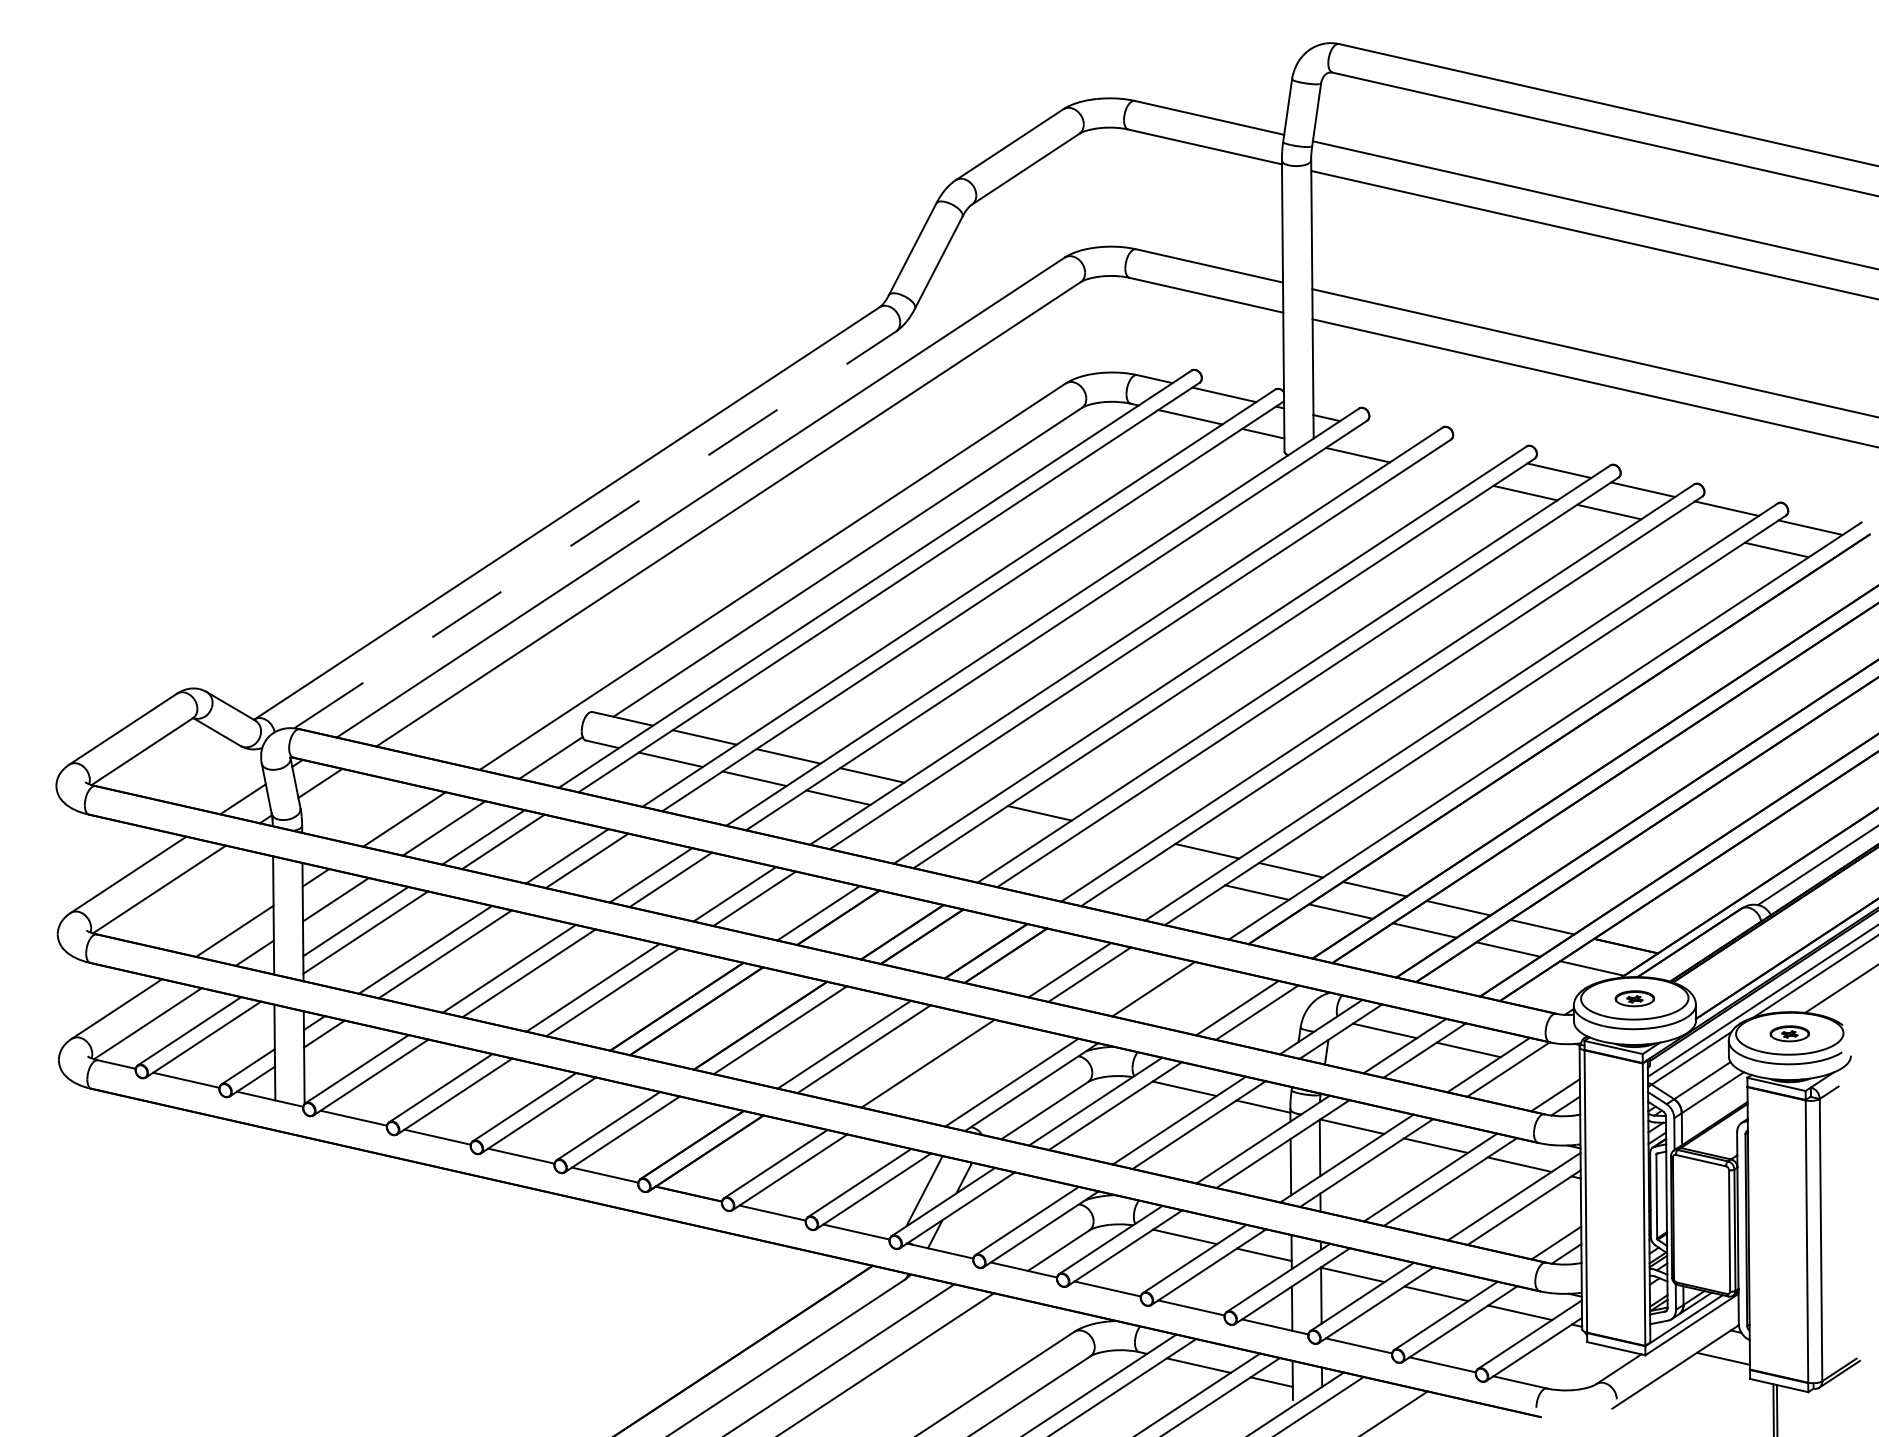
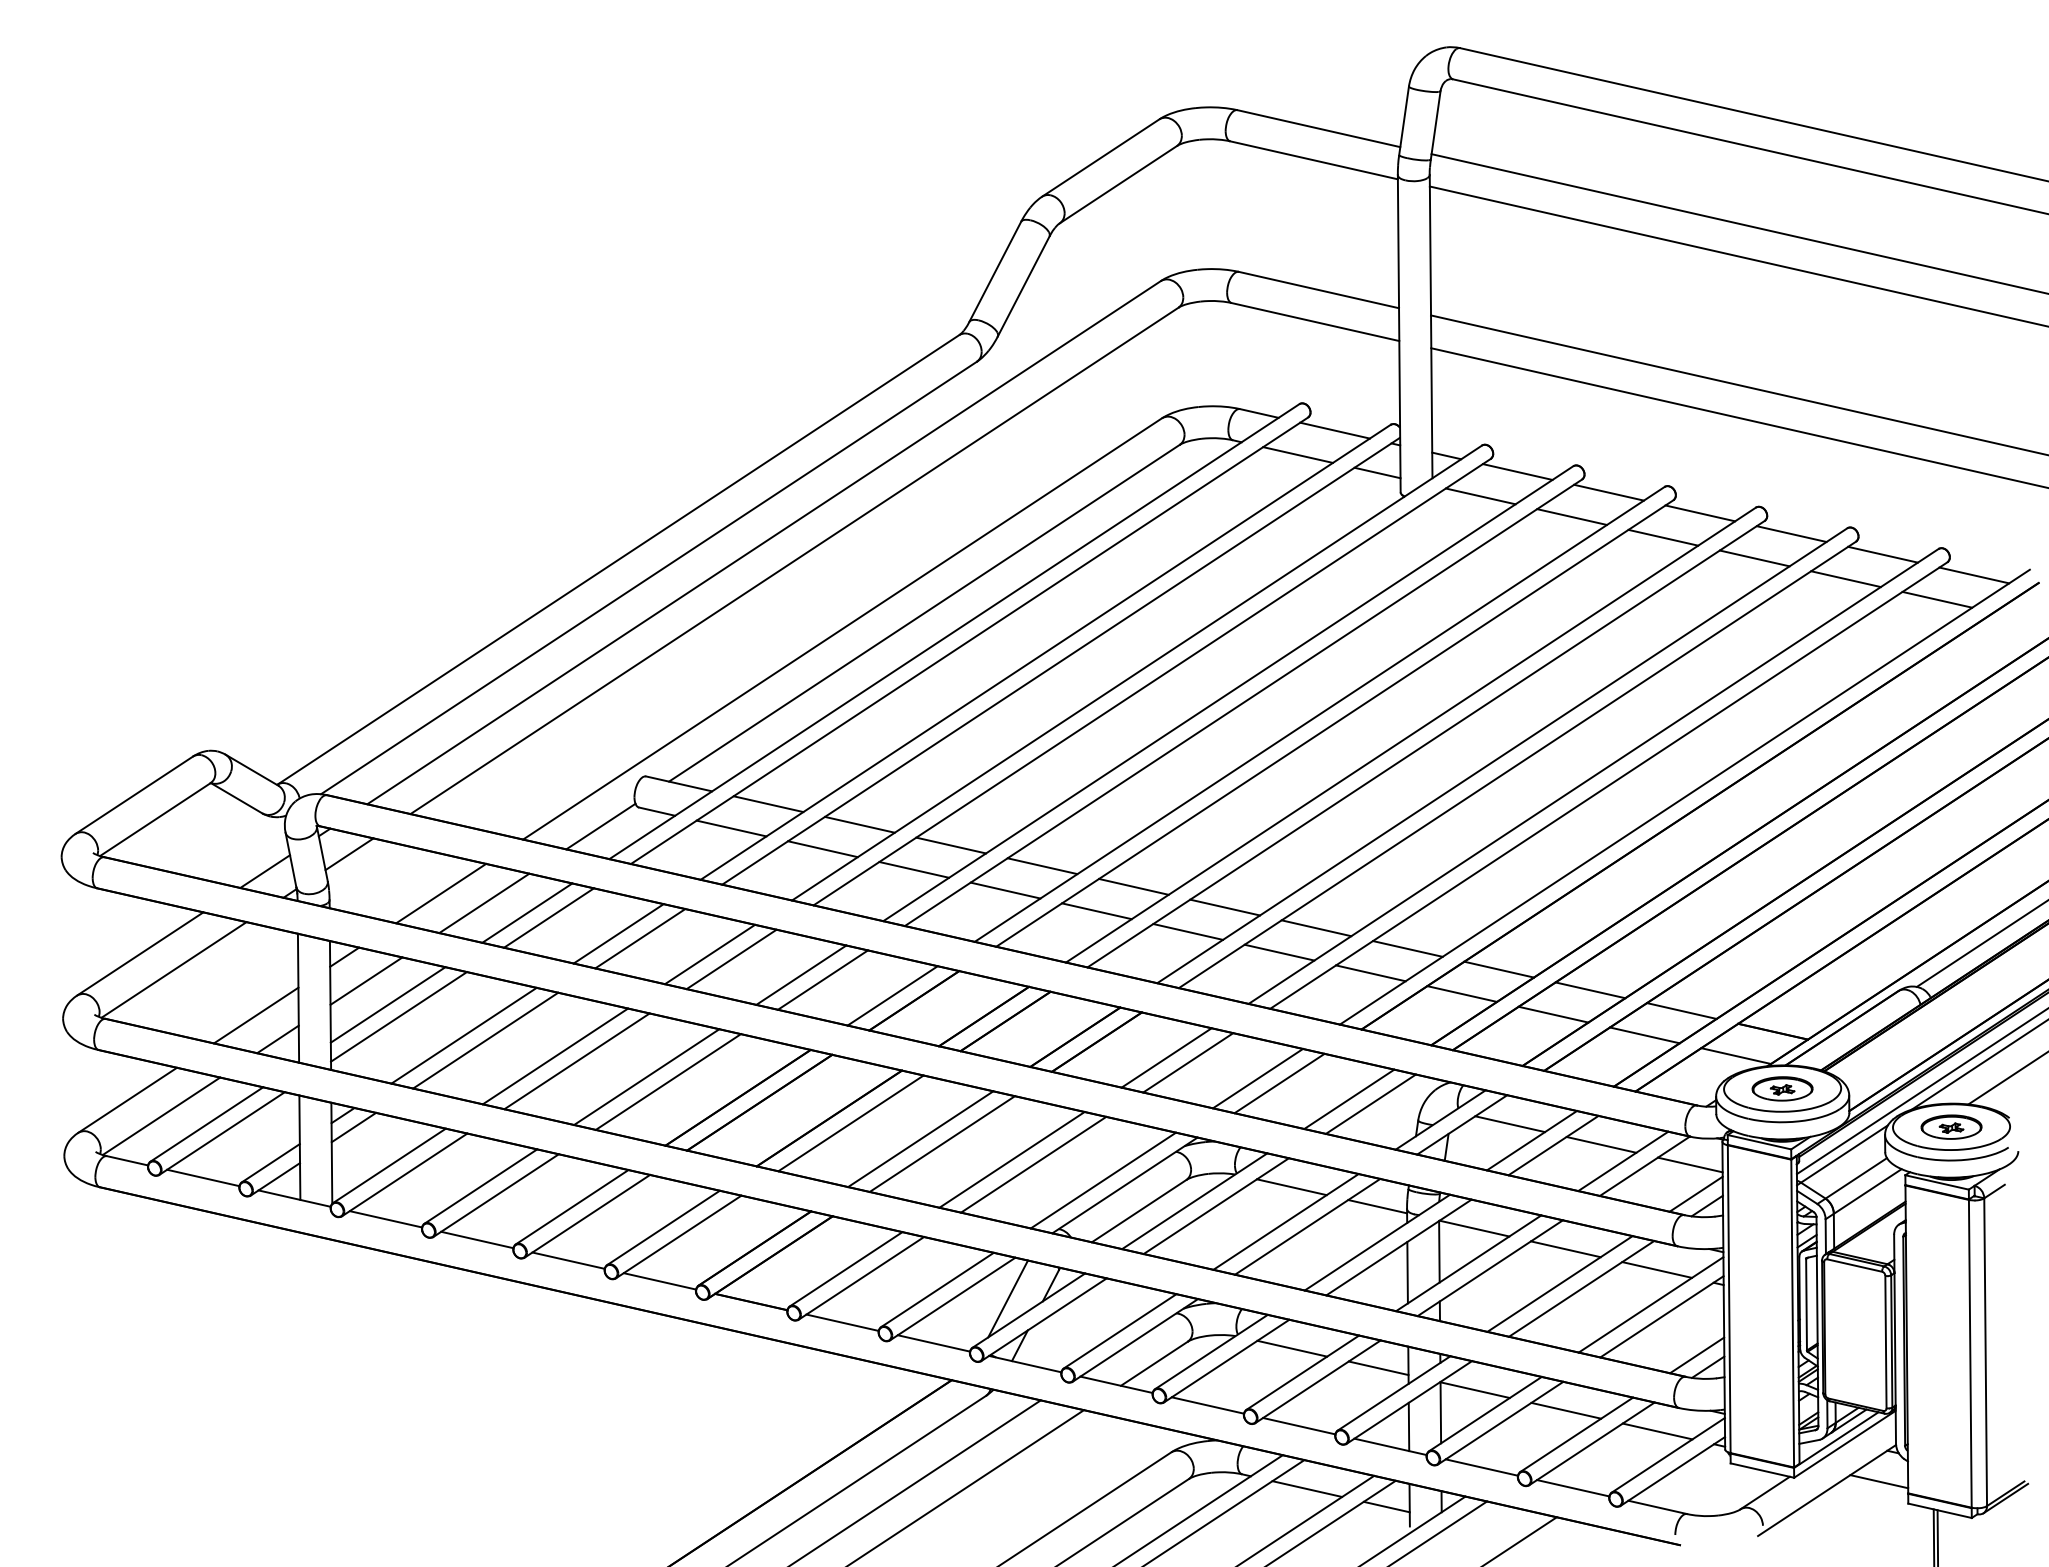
line: (1391, 432) -> (1517, 471), added
line: (1475, 451) -> (1608, 492), added
line: (1441, 473) -> (1571, 516), added
line: (595, 529) -> (649, 577), dashed -> solid
line: (1692, 530) -> (1845, 578), added
line: (956, 794) -> (1043, 866), added
line: (922, 816) -> (1005, 890), added
line: (1123, 832) -> (1225, 907), added
line: (1005, 835) -> (1096, 911), added
line: (1089, 854) -> (1188, 931), added
line: (1173, 873) -> (1279, 952), added
line: (1173, 993) -> (1279, 1083), added
part: (1634, 998) -> (1782, 1088), size x1.43
part: (1789, 1033) -> (1951, 1126), size x1.43
line: (947, 1068) -> (1033, 1165), added
line: (1549, 1068) -> (1689, 1165), added

